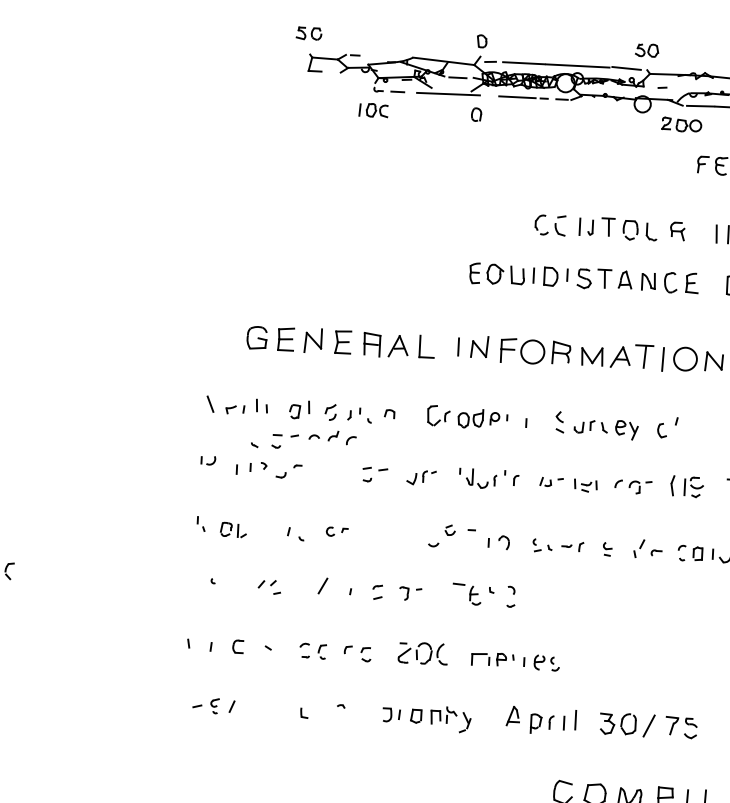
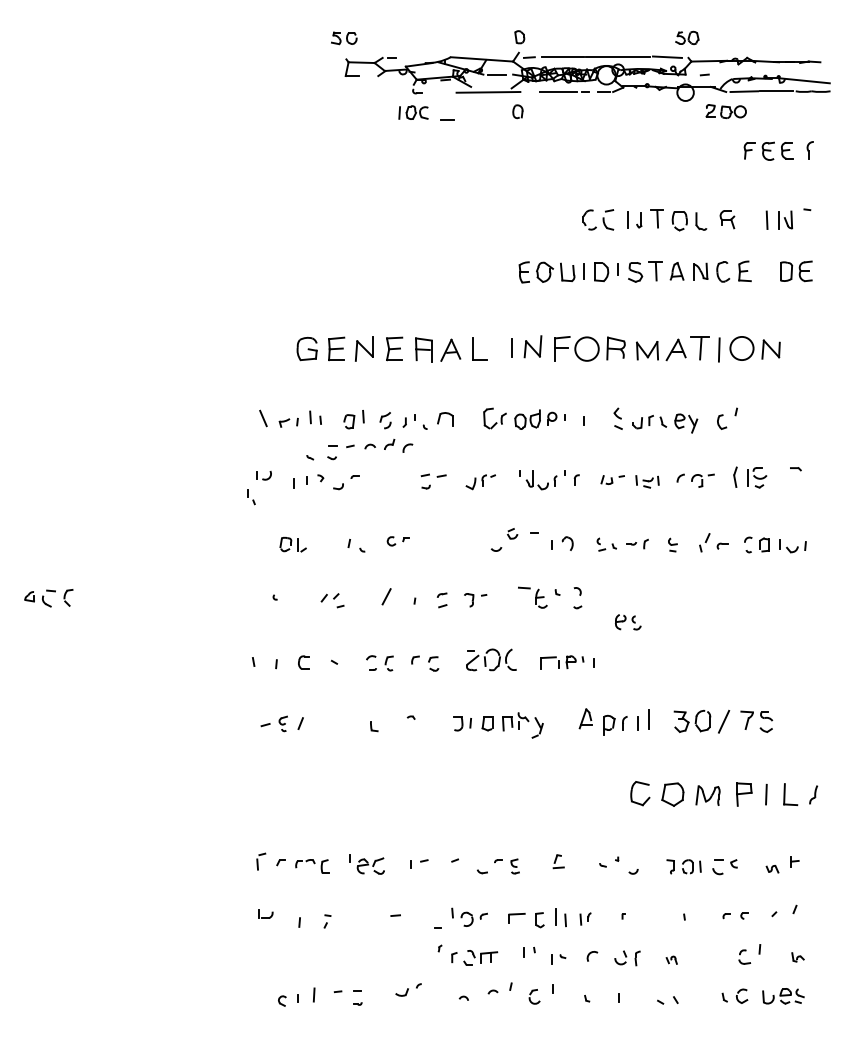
line: (398, 91) -> (447, 119), moved
part: (388, 413) -> (444, 418), size x1.6
part: (201, 524) -> (251, 497), moved
part: (547, 663) -> (628, 622), moved

